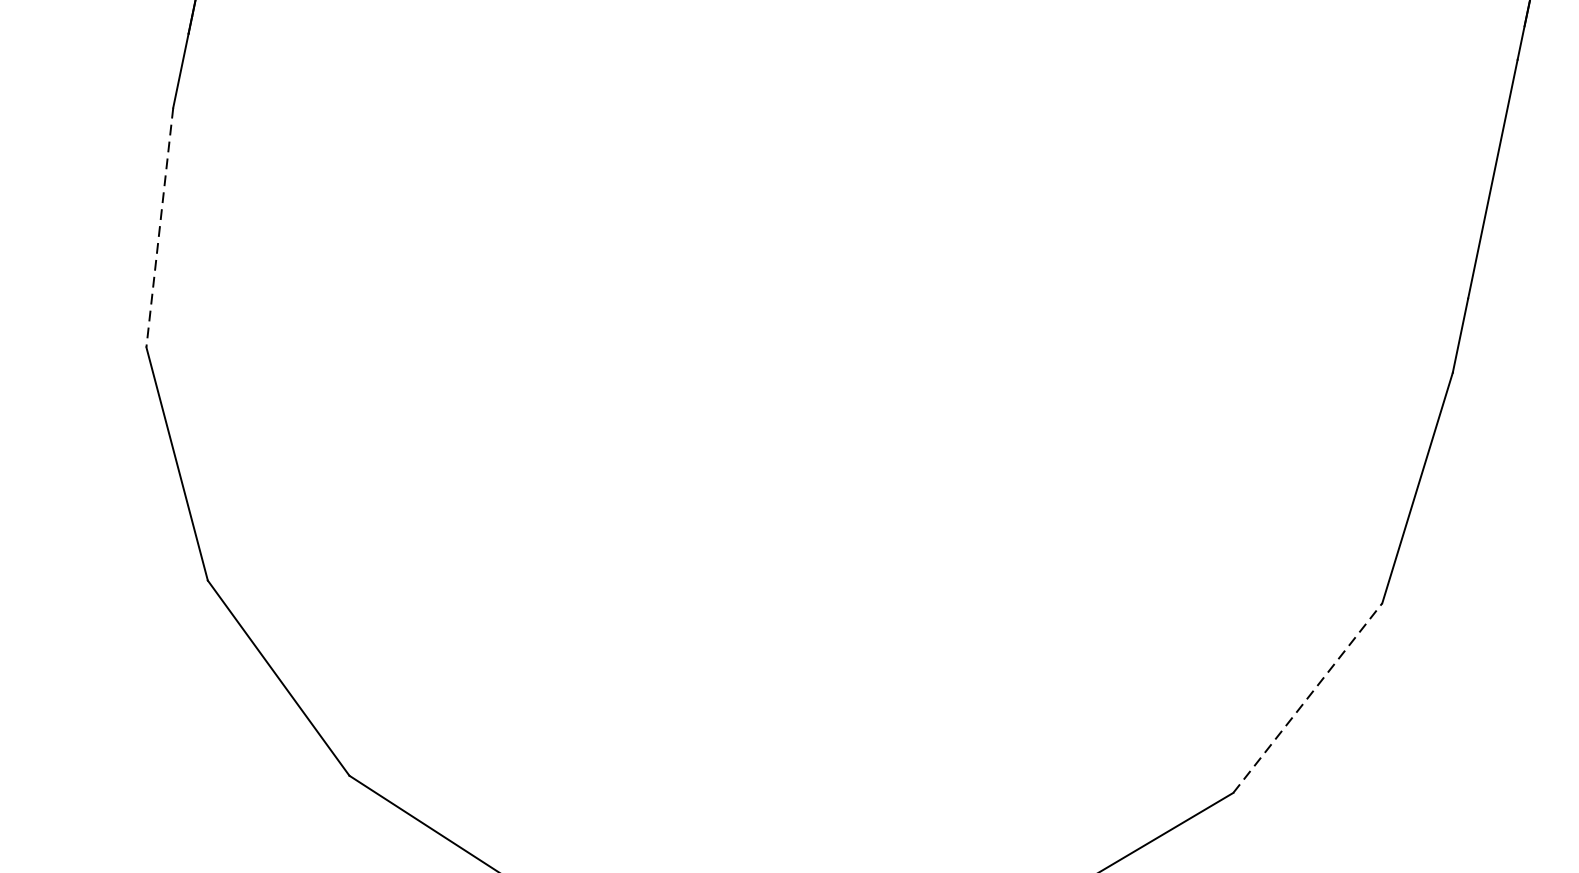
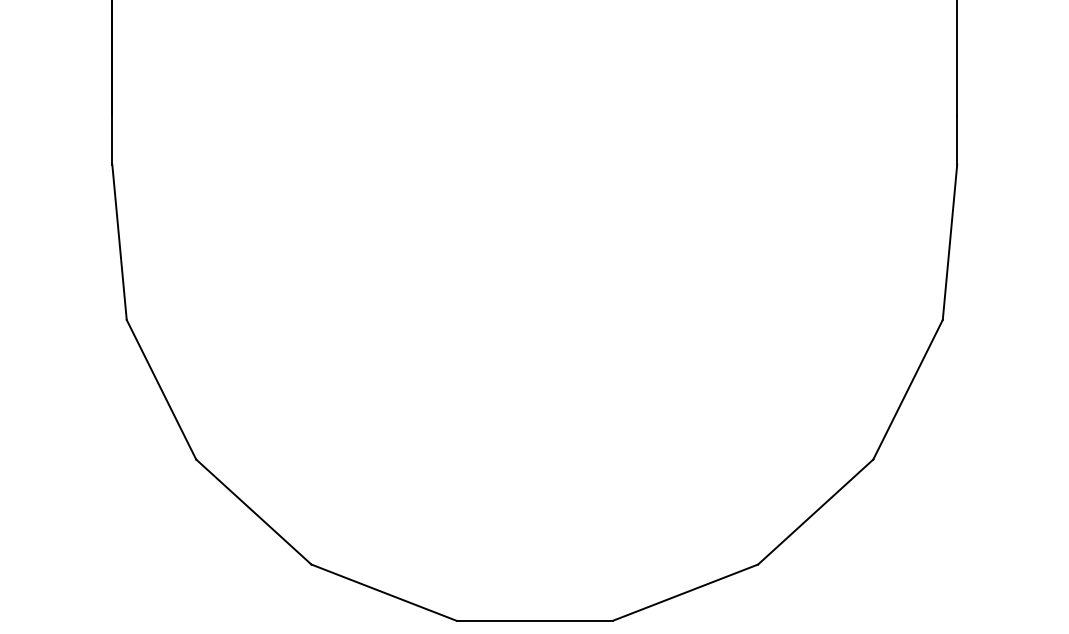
line: (159, 227) -> (119, 242), dashed -> solid
line: (1308, 697) -> (908, 389), dashed -> solid

